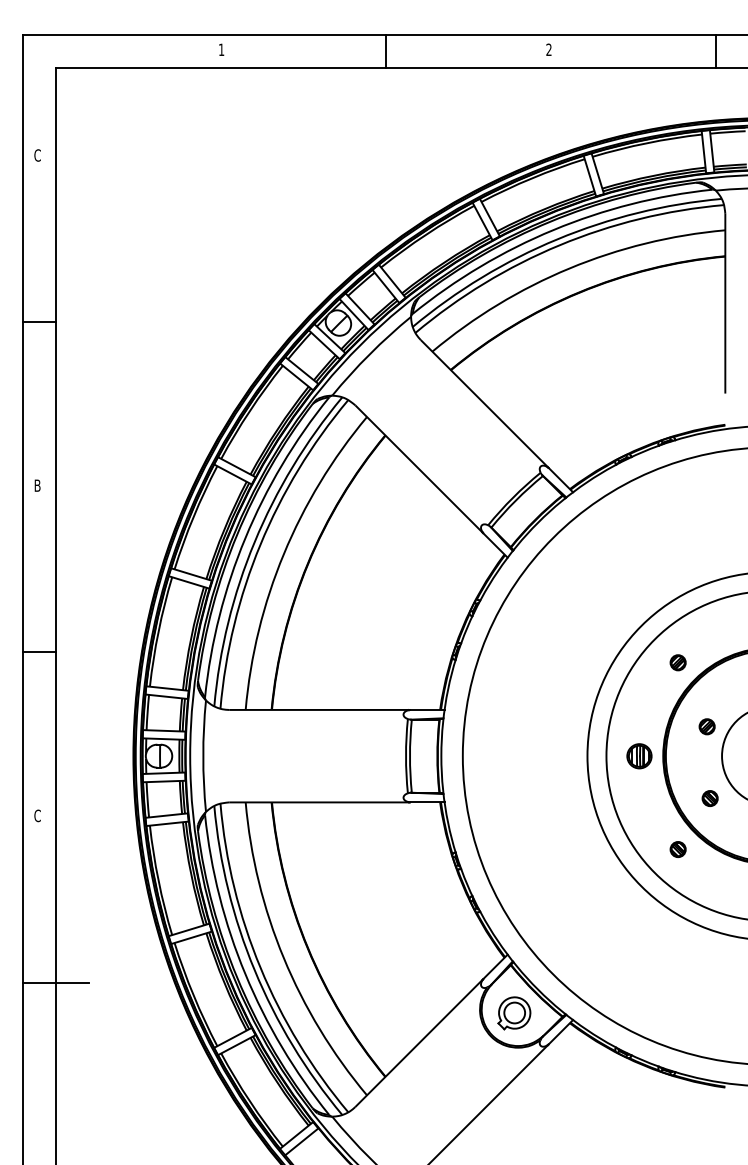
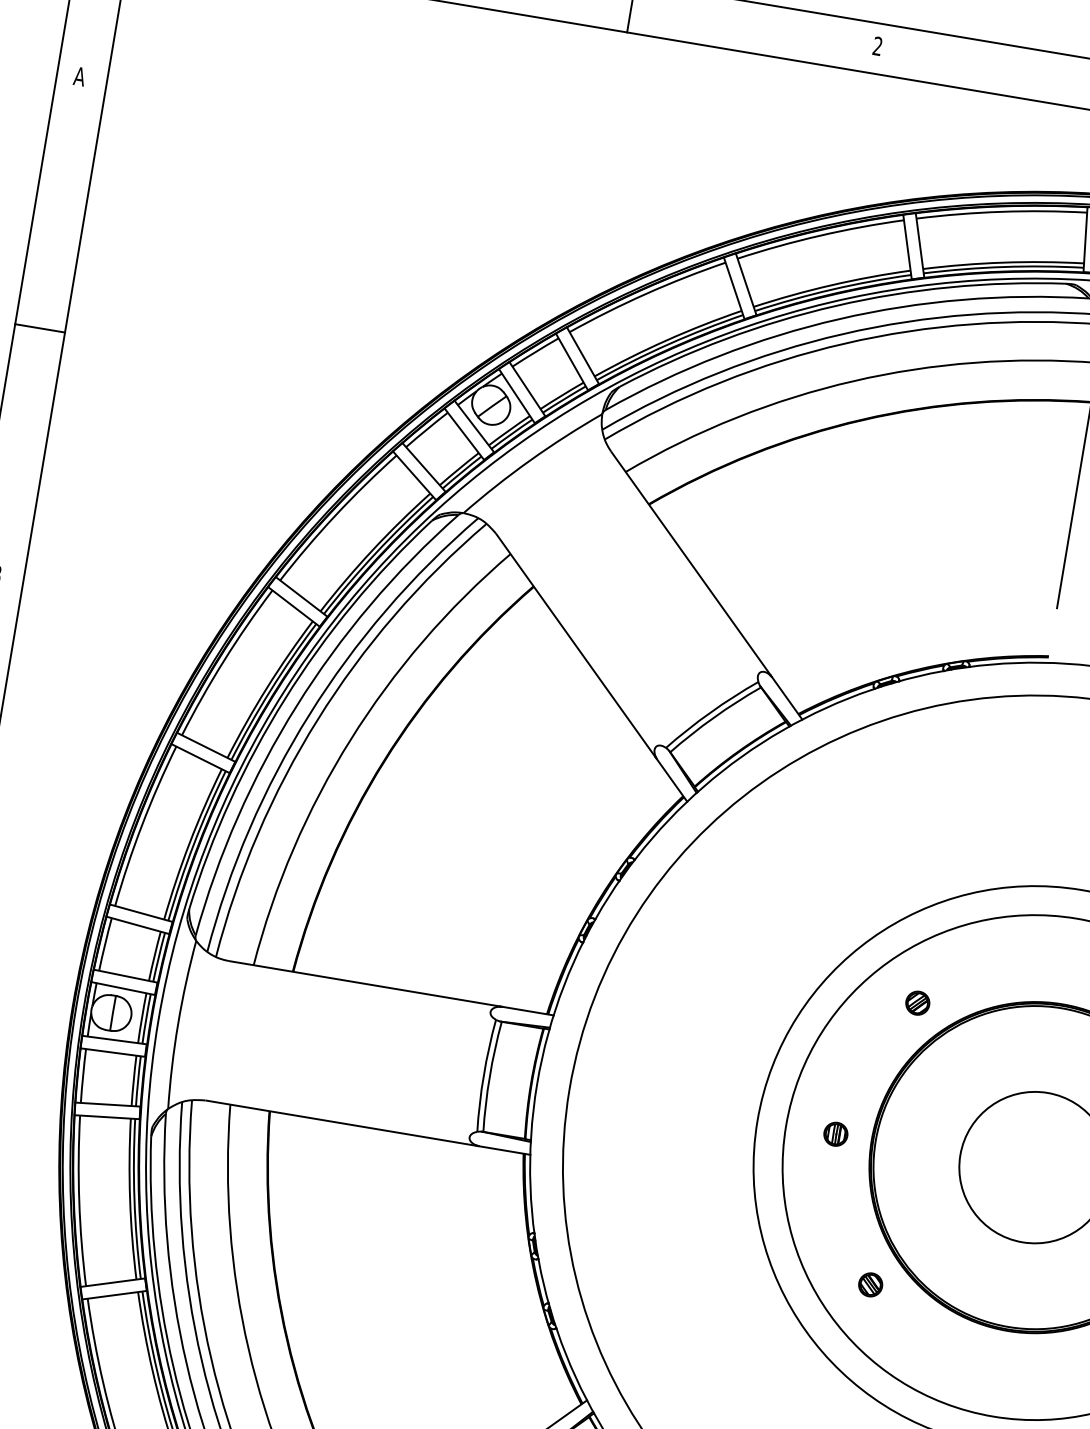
text: (37, 155) -> (79, 76), C -> A
part: (706, 726) -> (944, 1106), removed
part: (639, 755) -> (836, 1133), size x0.62
part: (709, 798) -> (930, 1215), removed

